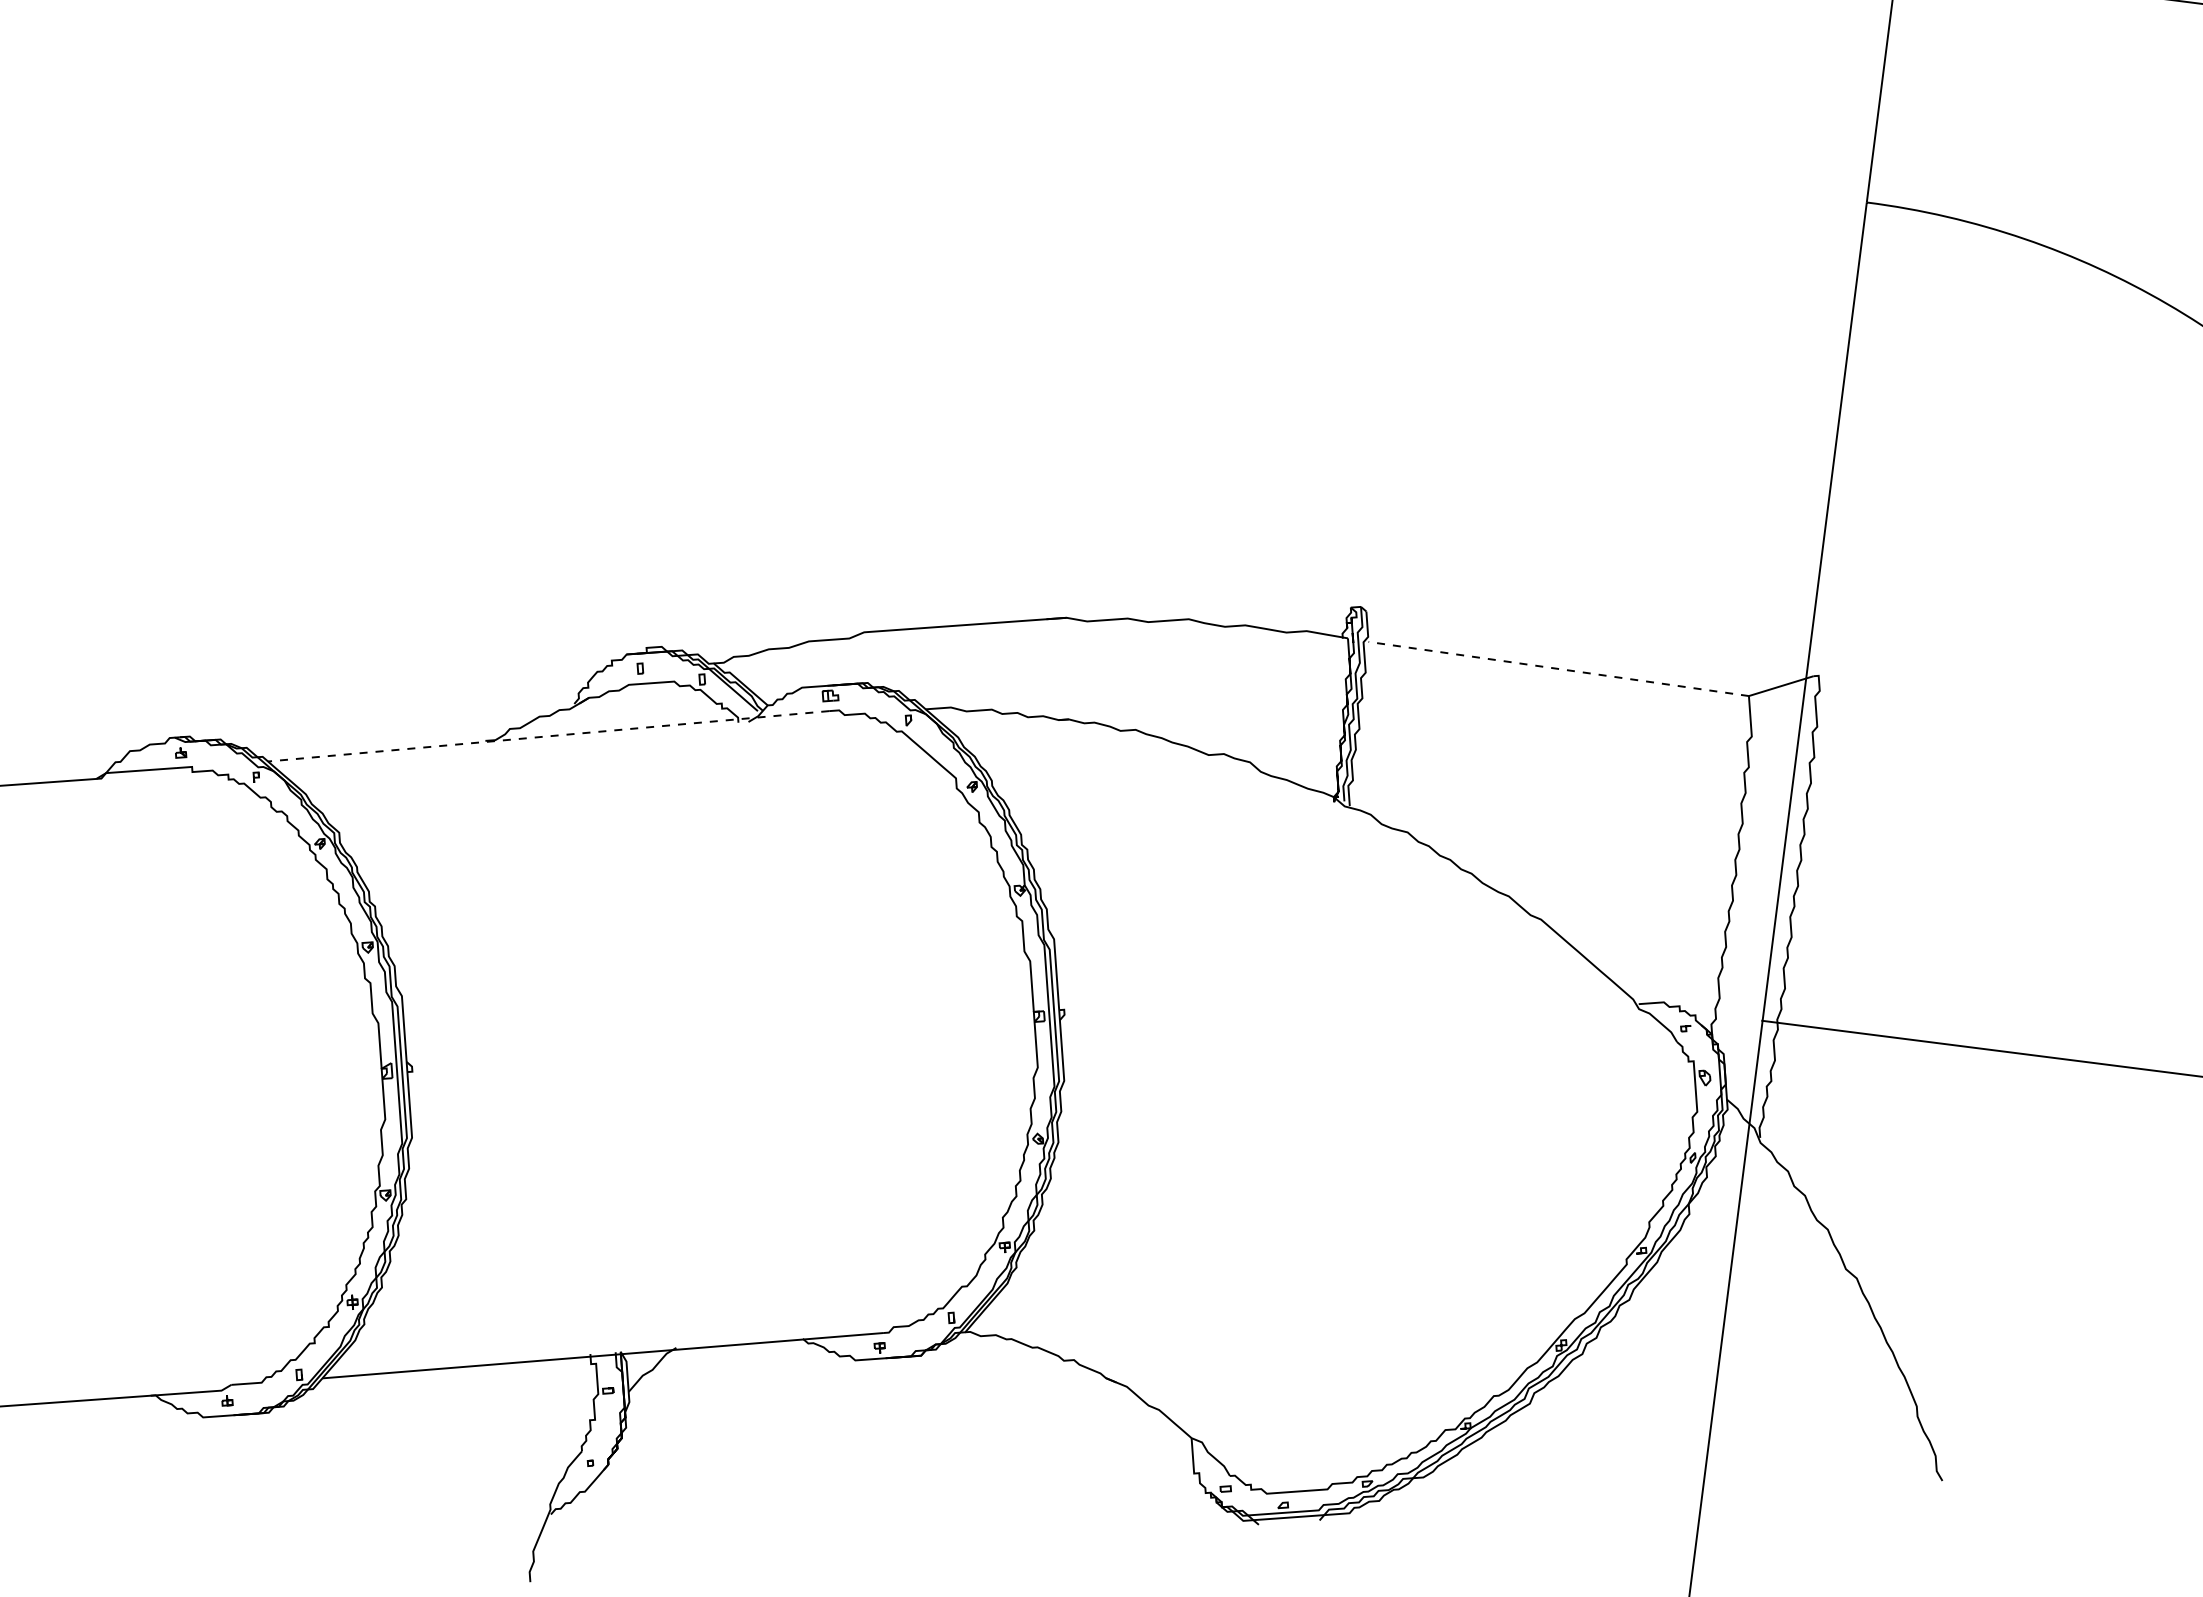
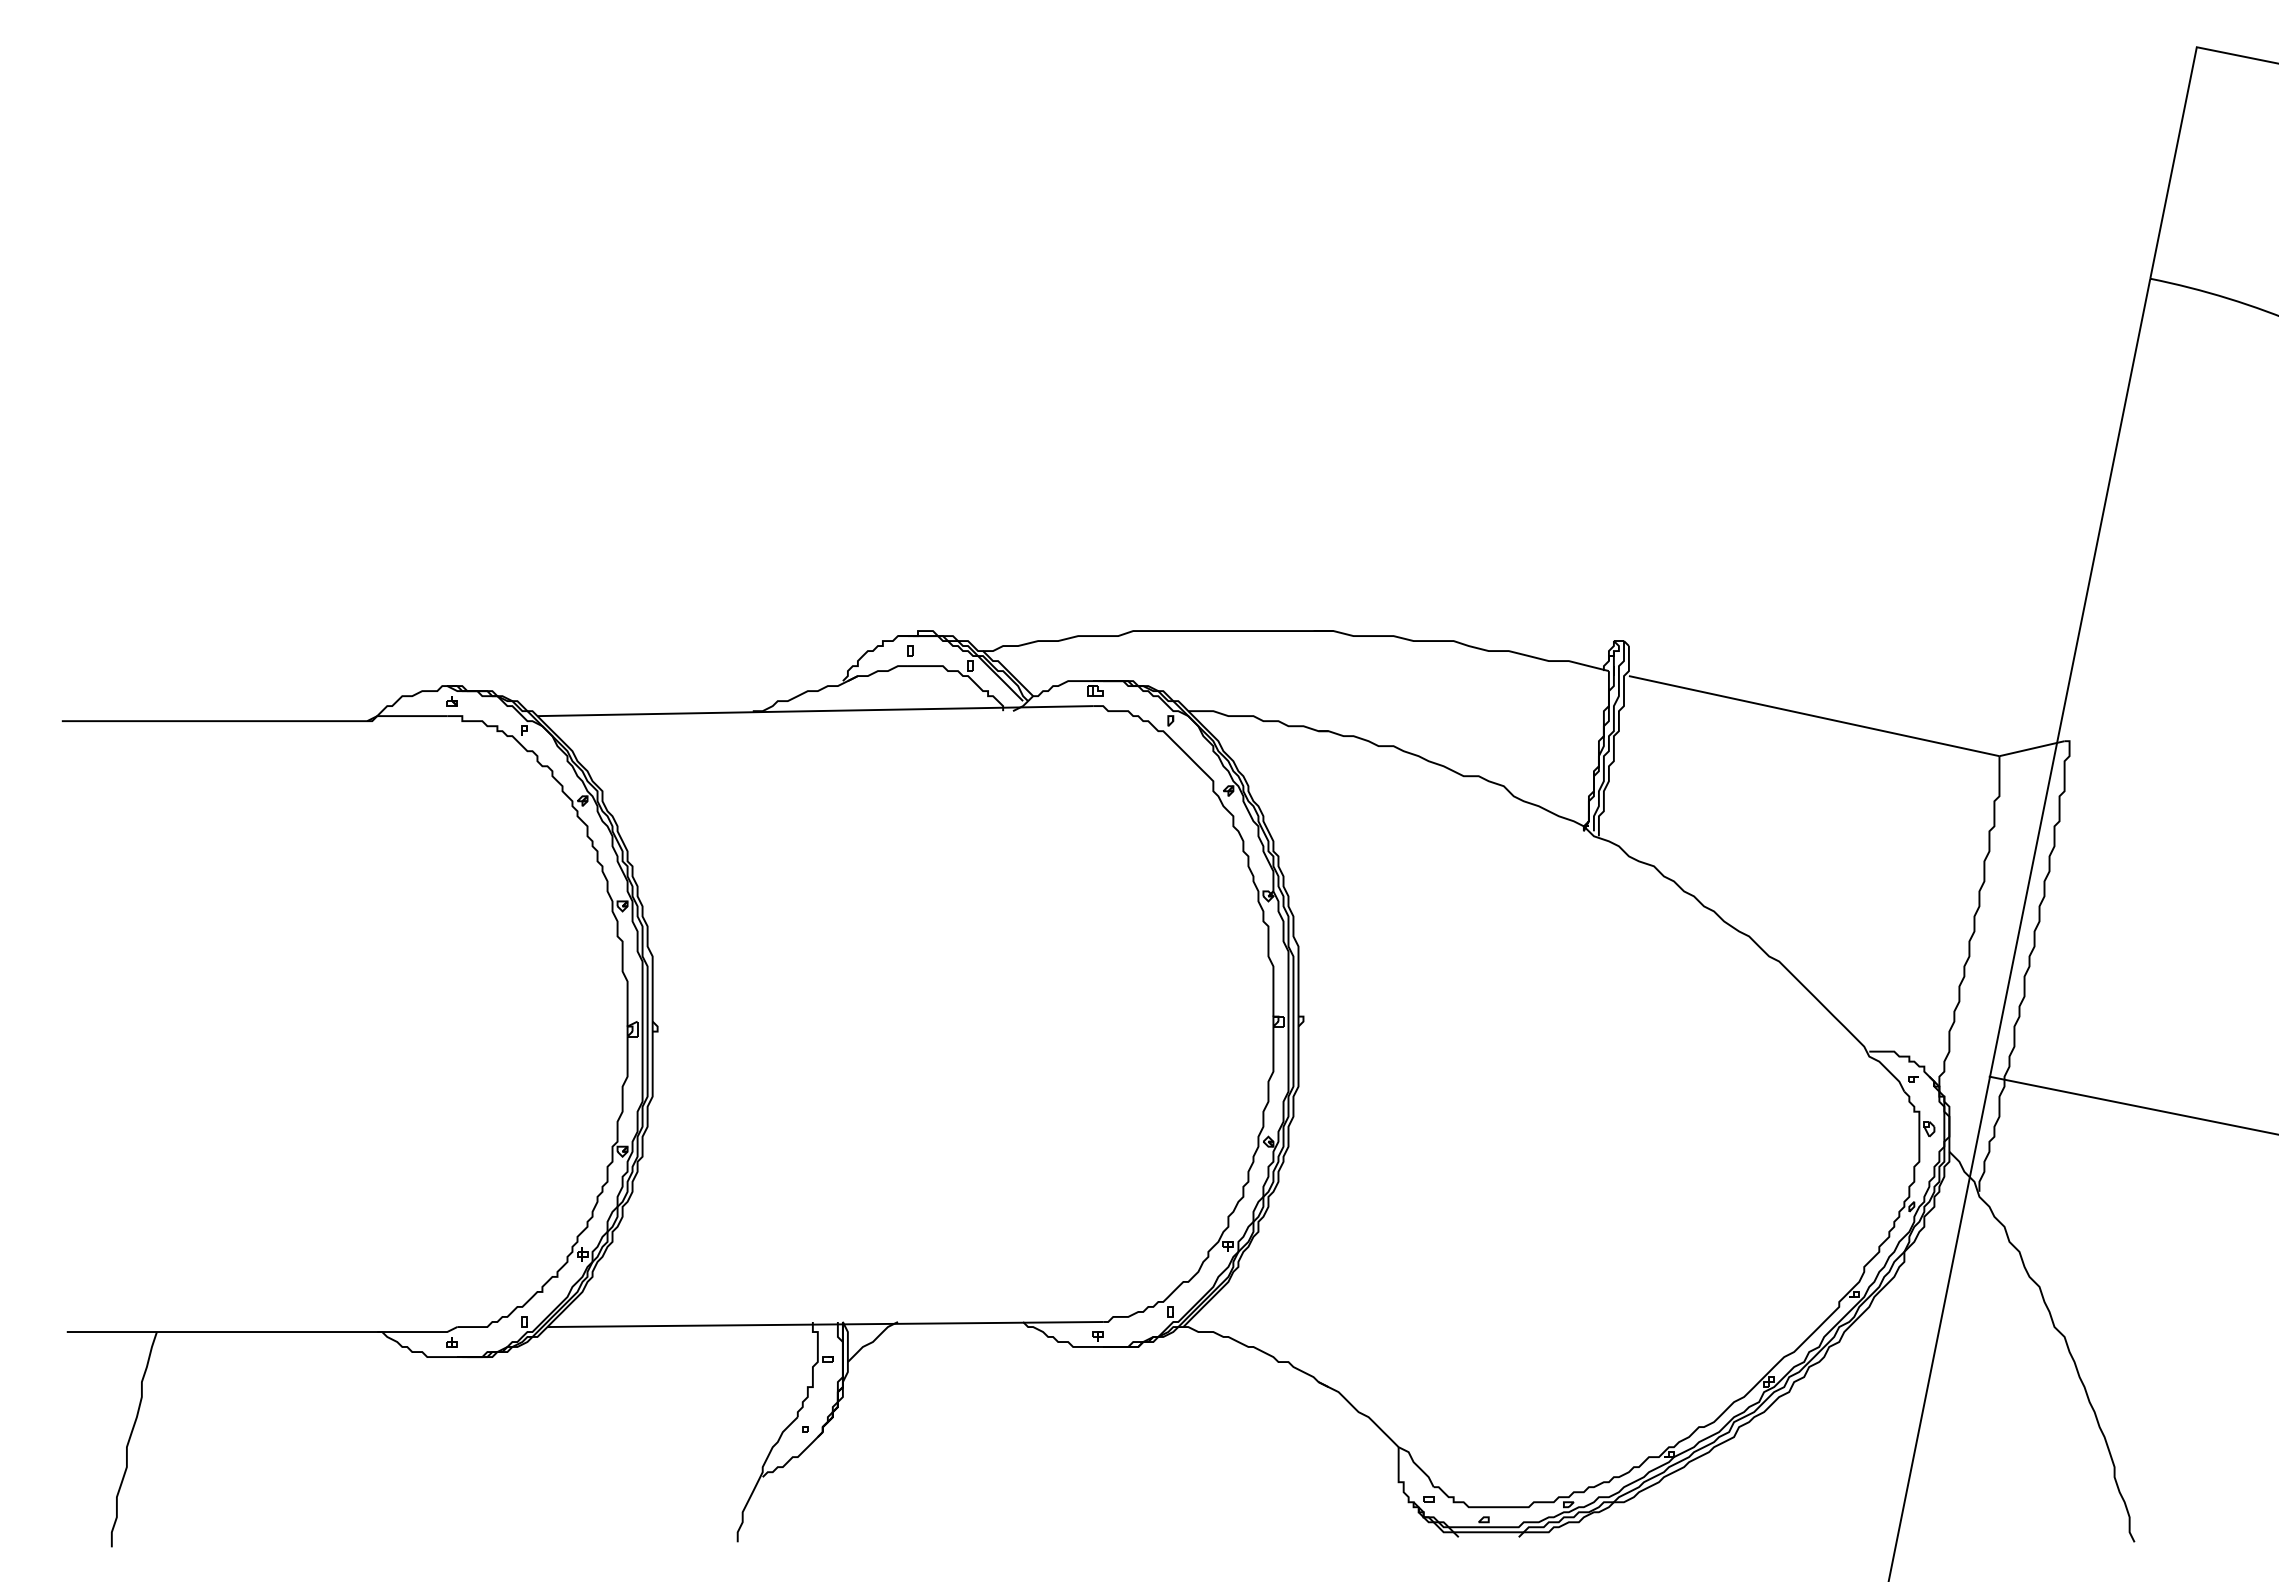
line: (1559, 669) -> (1814, 716), dashed -> solid
line: (548, 736) -> (815, 711), dashed -> solid

